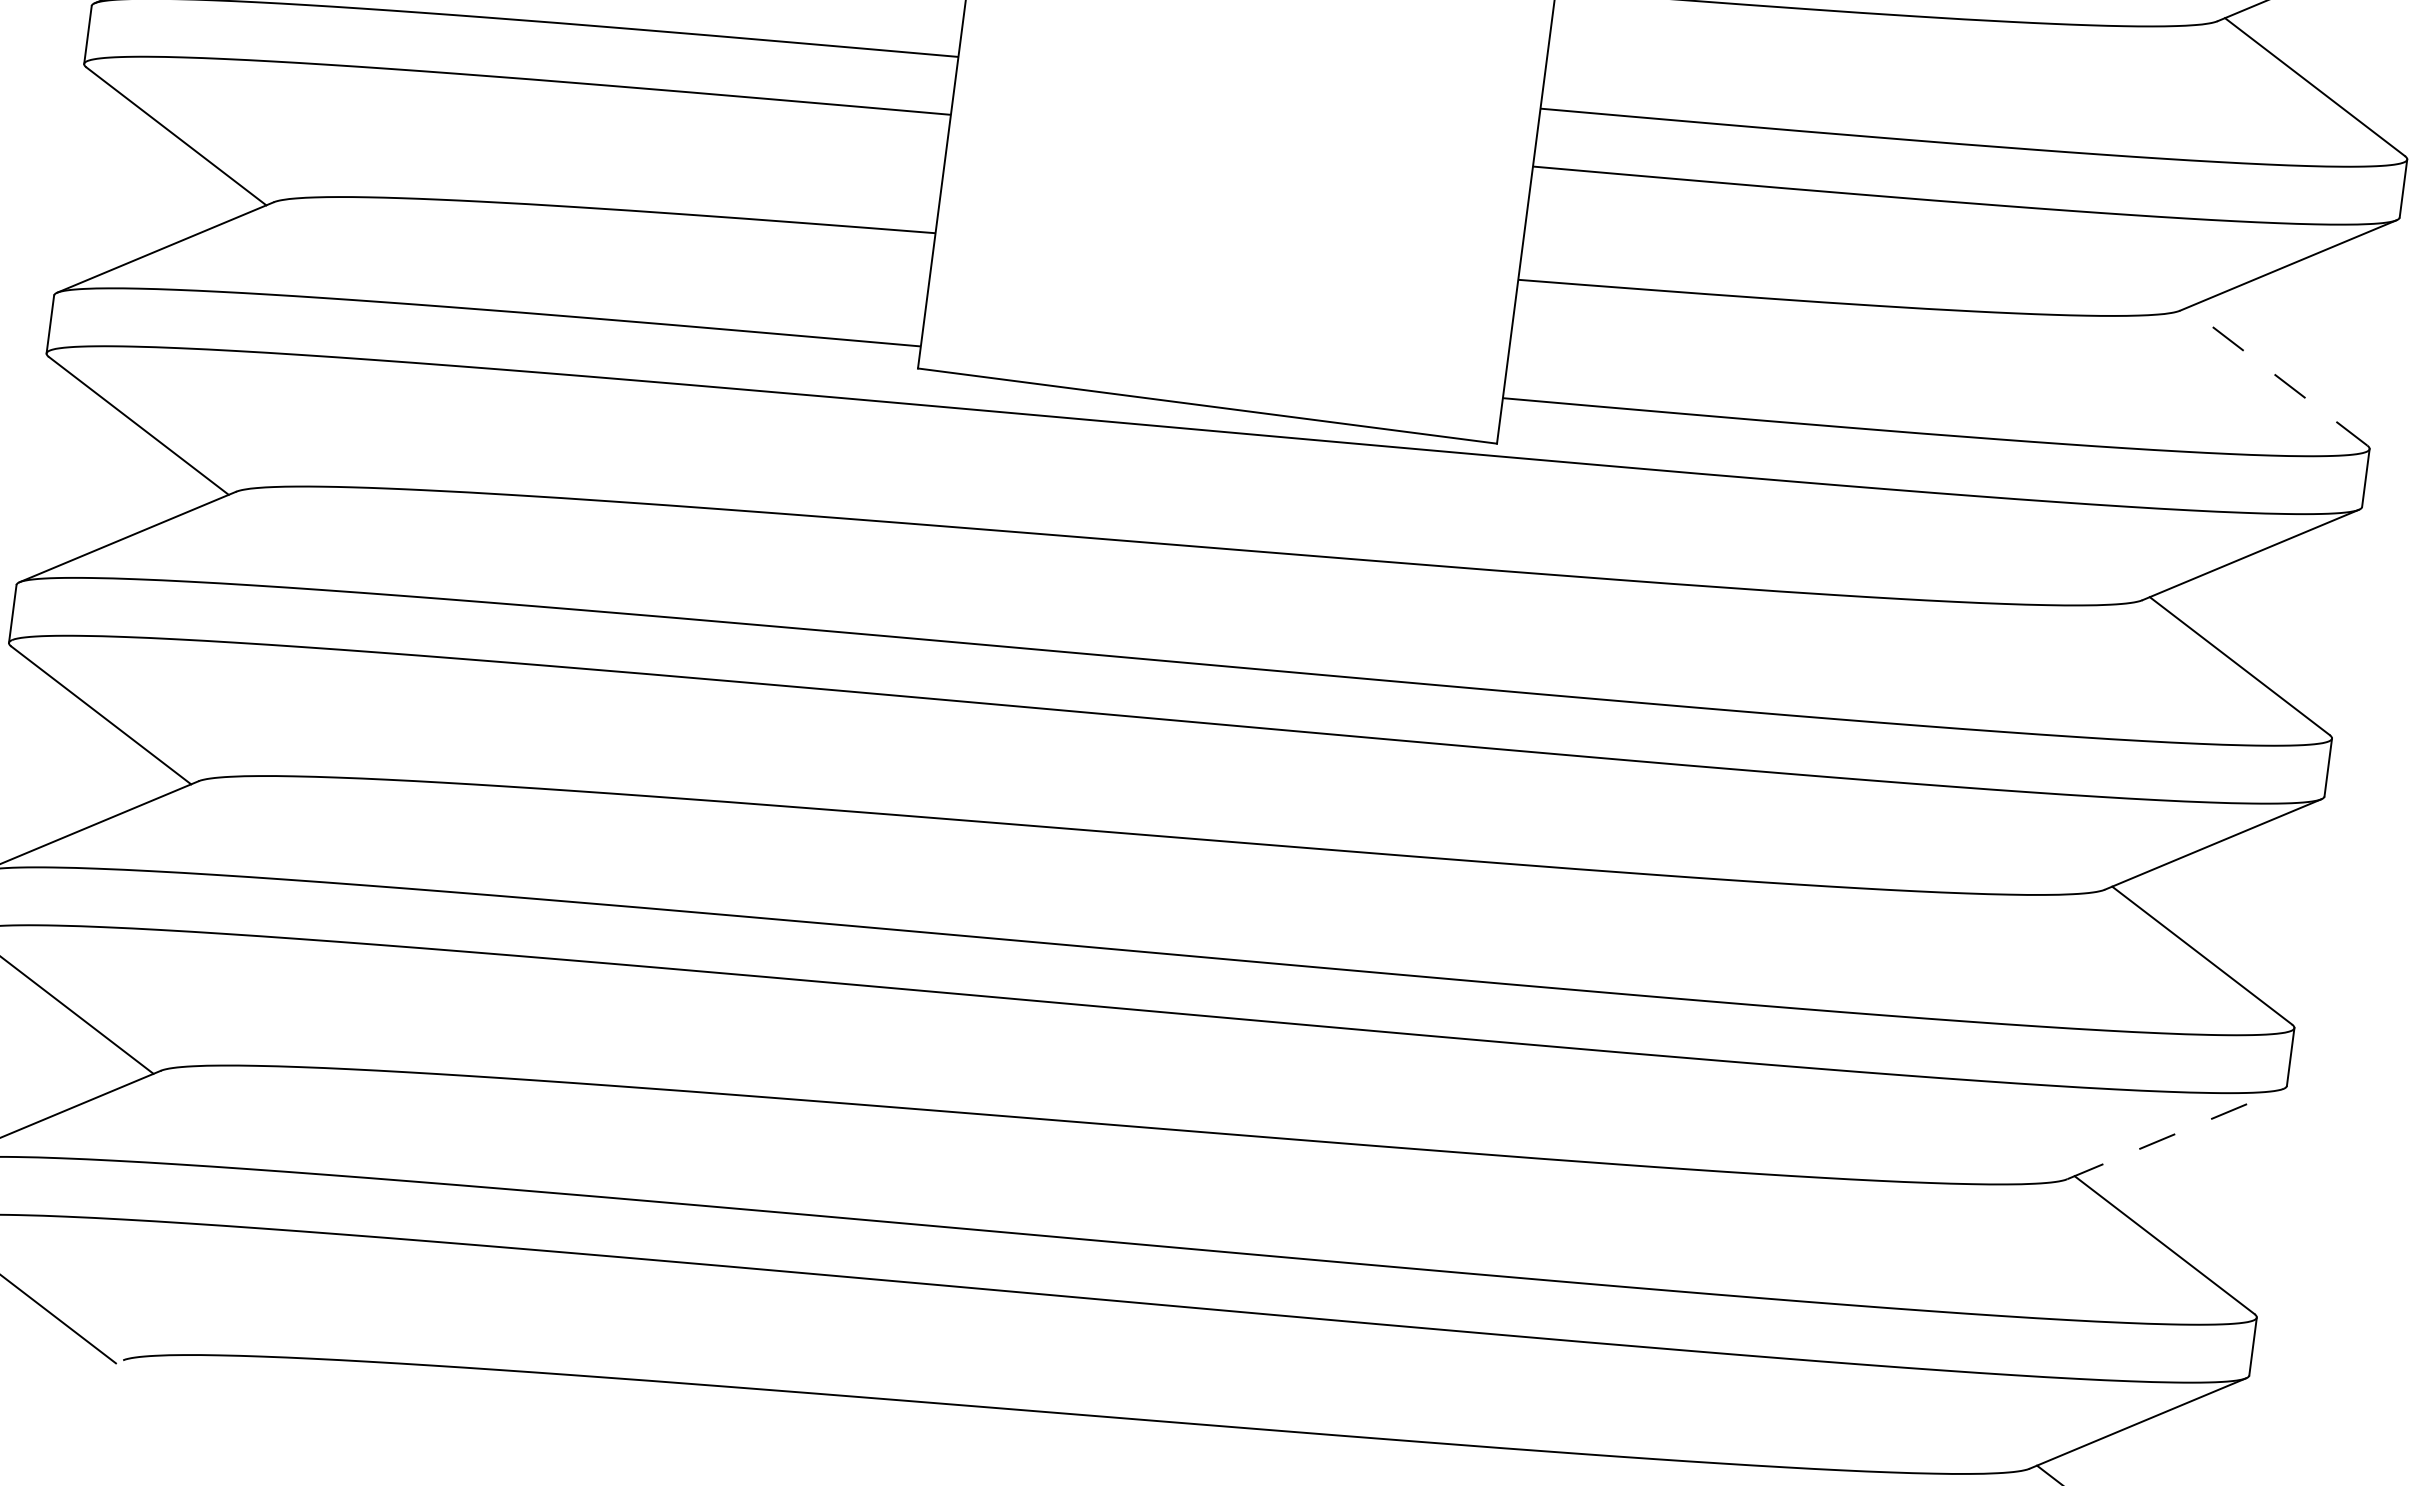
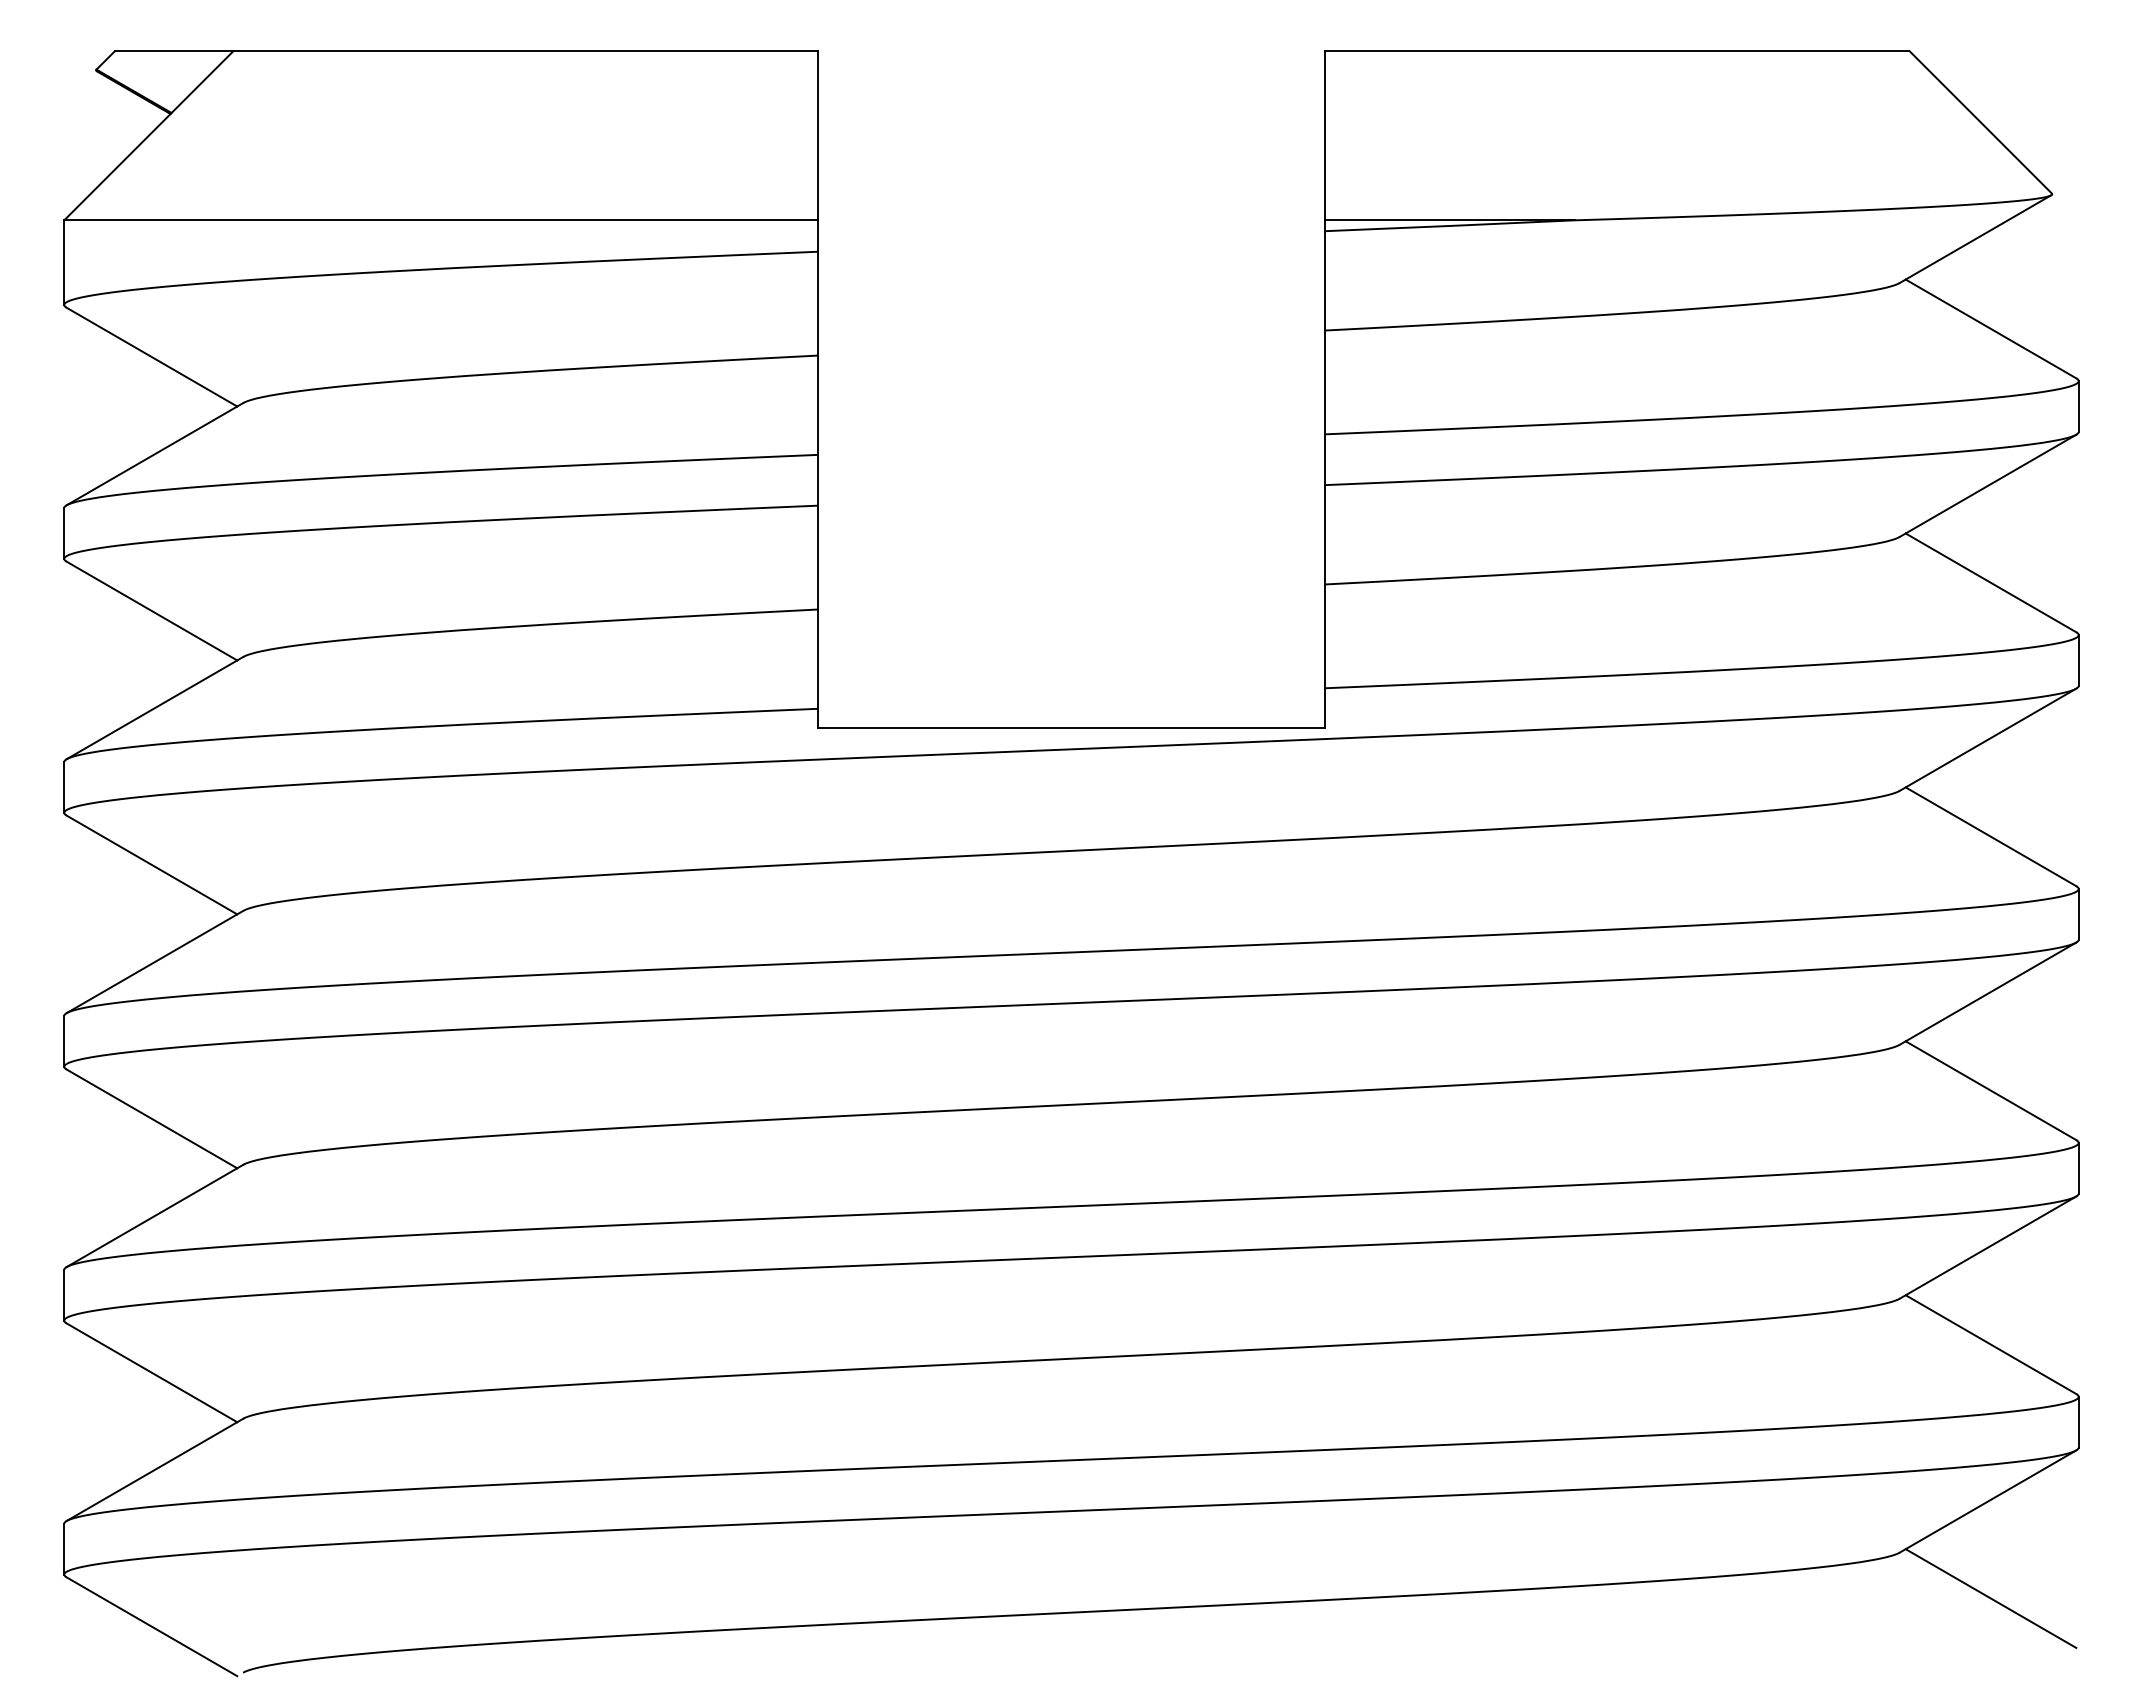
line: (2277, 376) -> (1991, 582), dashed -> solid
line: (2176, 1133) -> (1988, 1247), dashed -> solid

